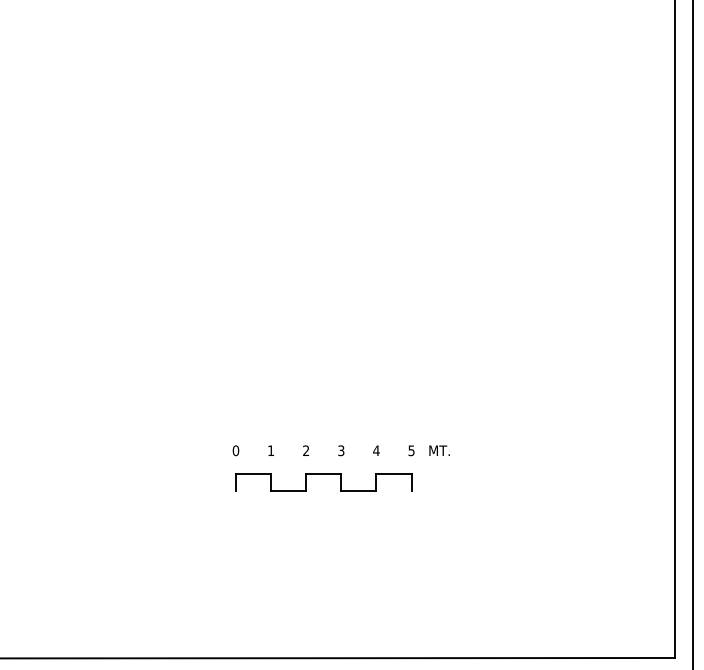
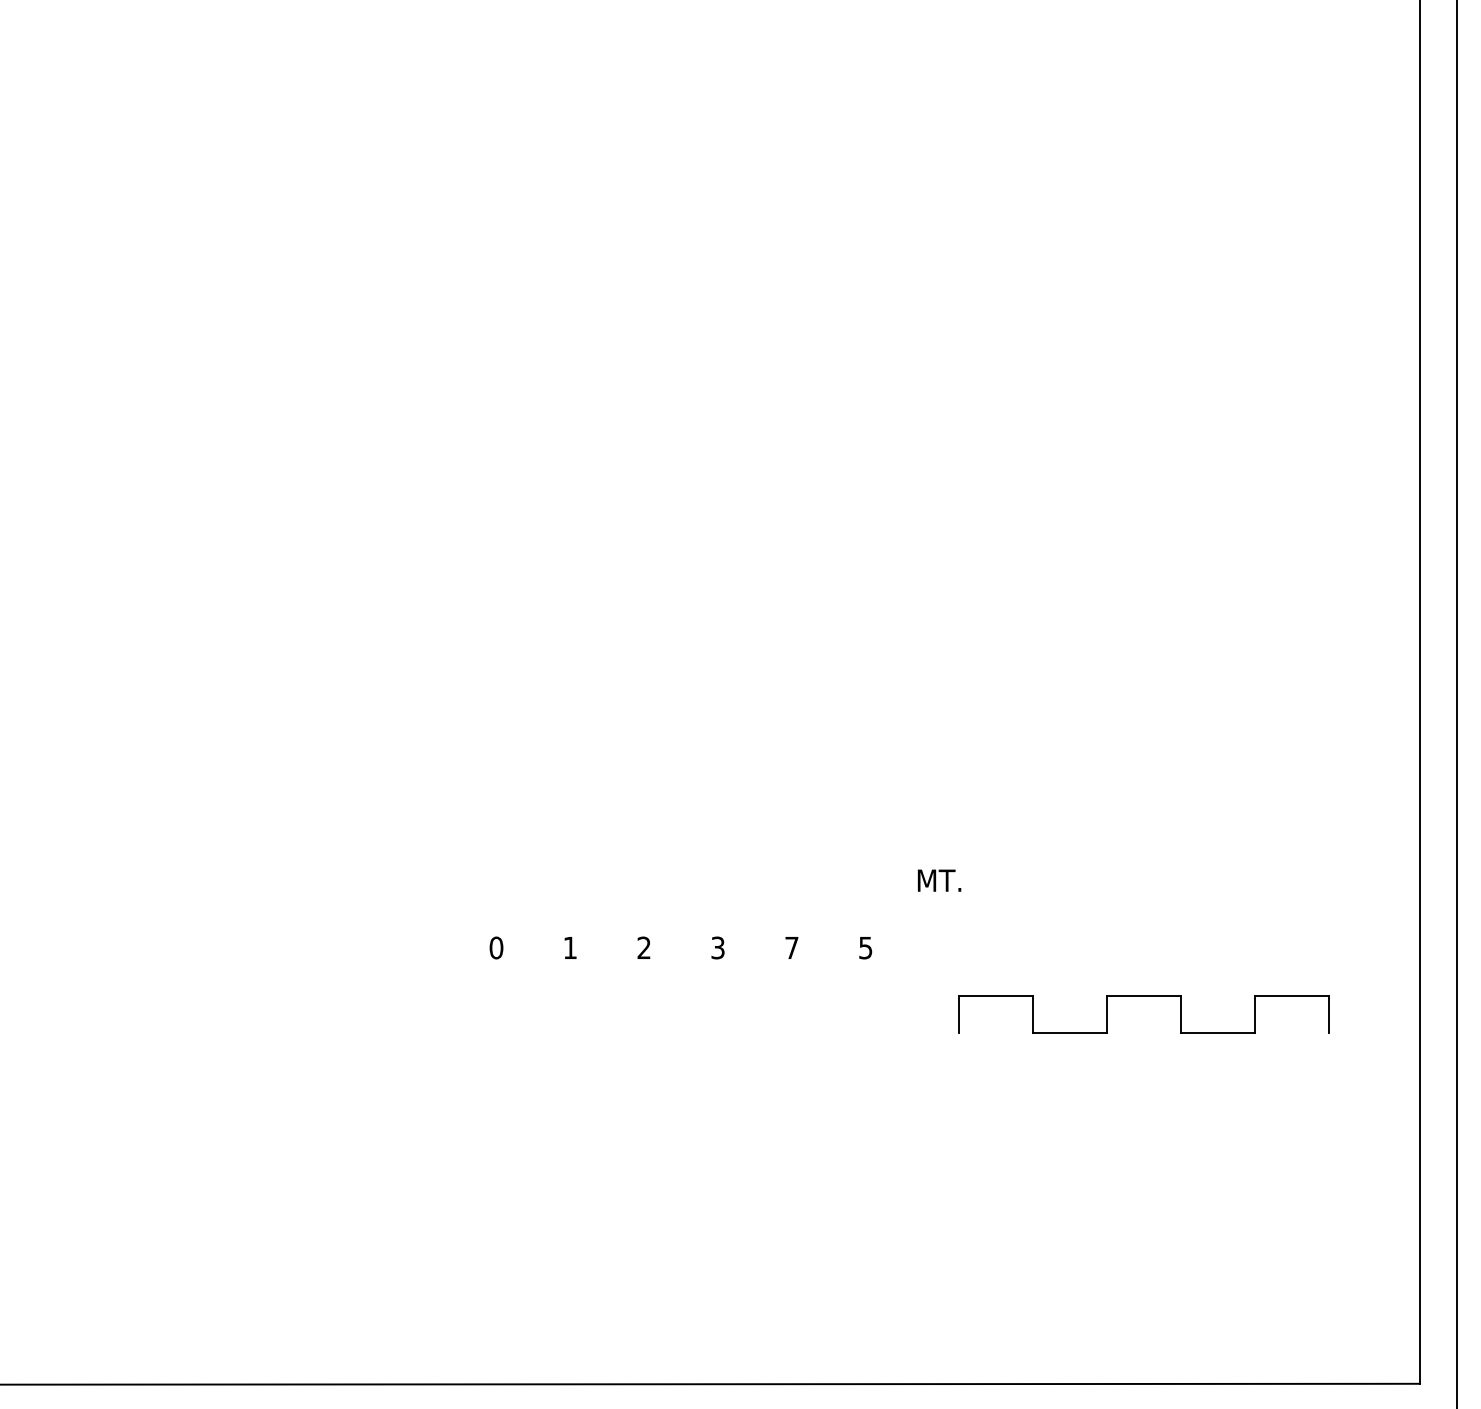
text: (376, 450) -> (792, 947), 4 -> 7
text: (439, 450) -> (939, 880), moved
part: (323, 474) -> (1143, 997), moved

